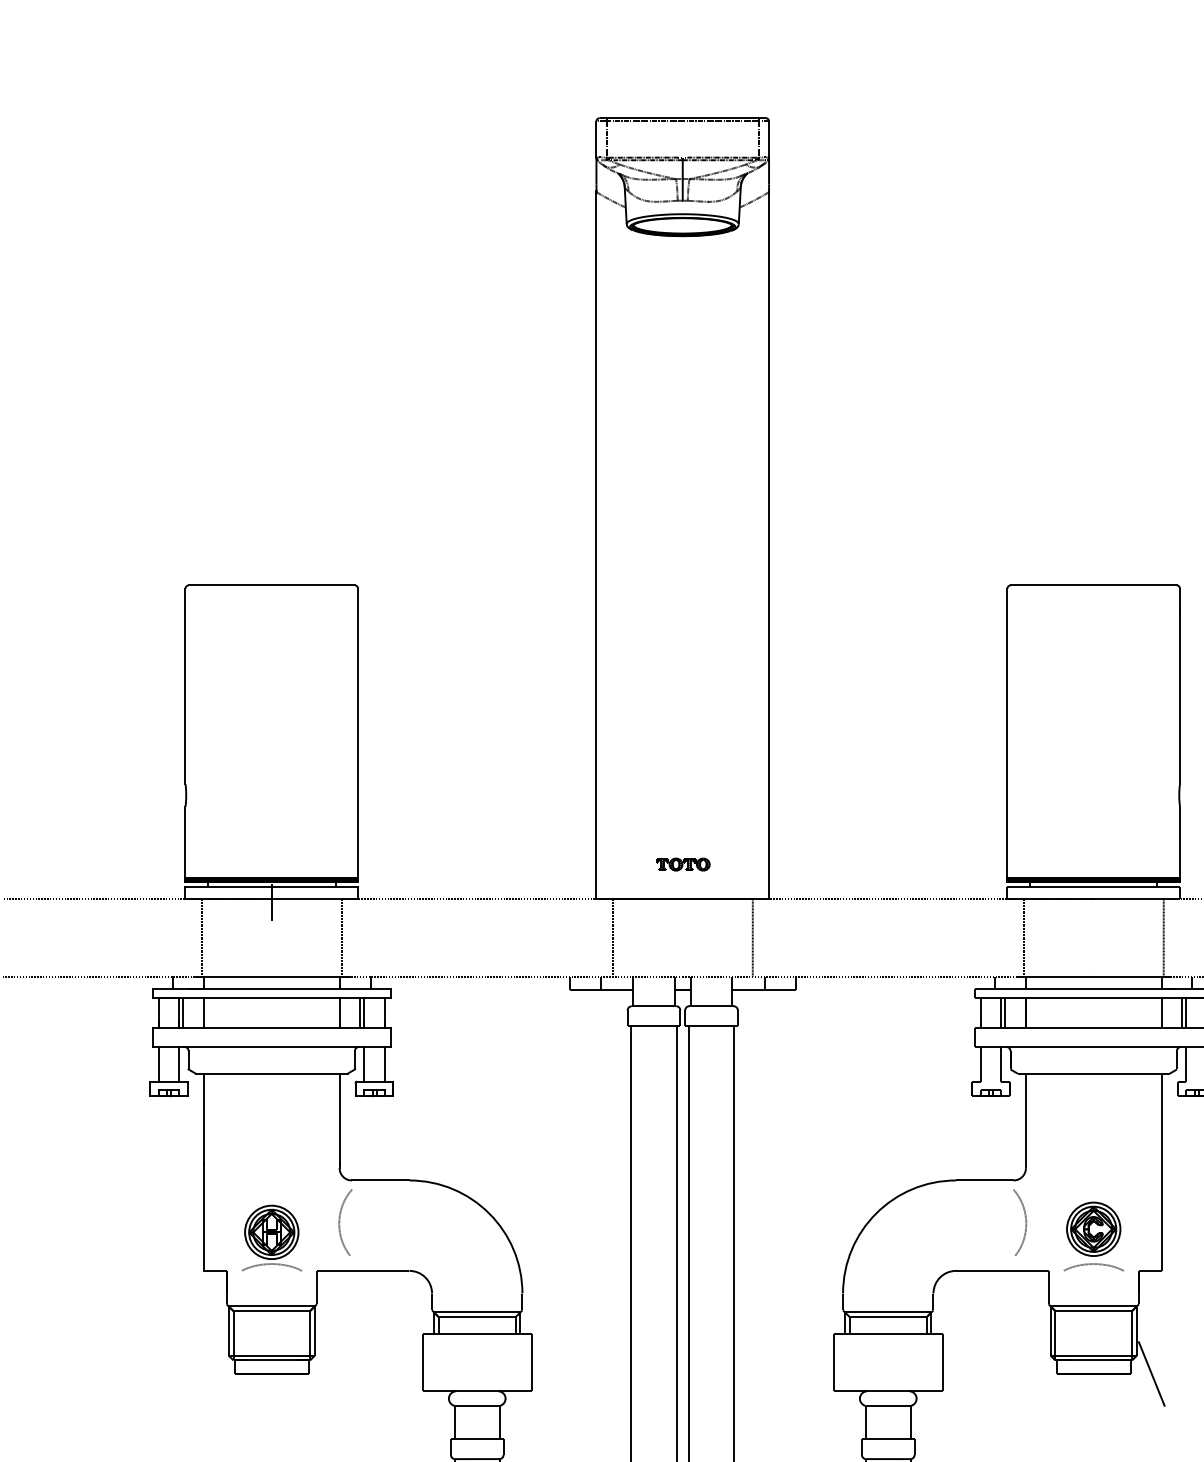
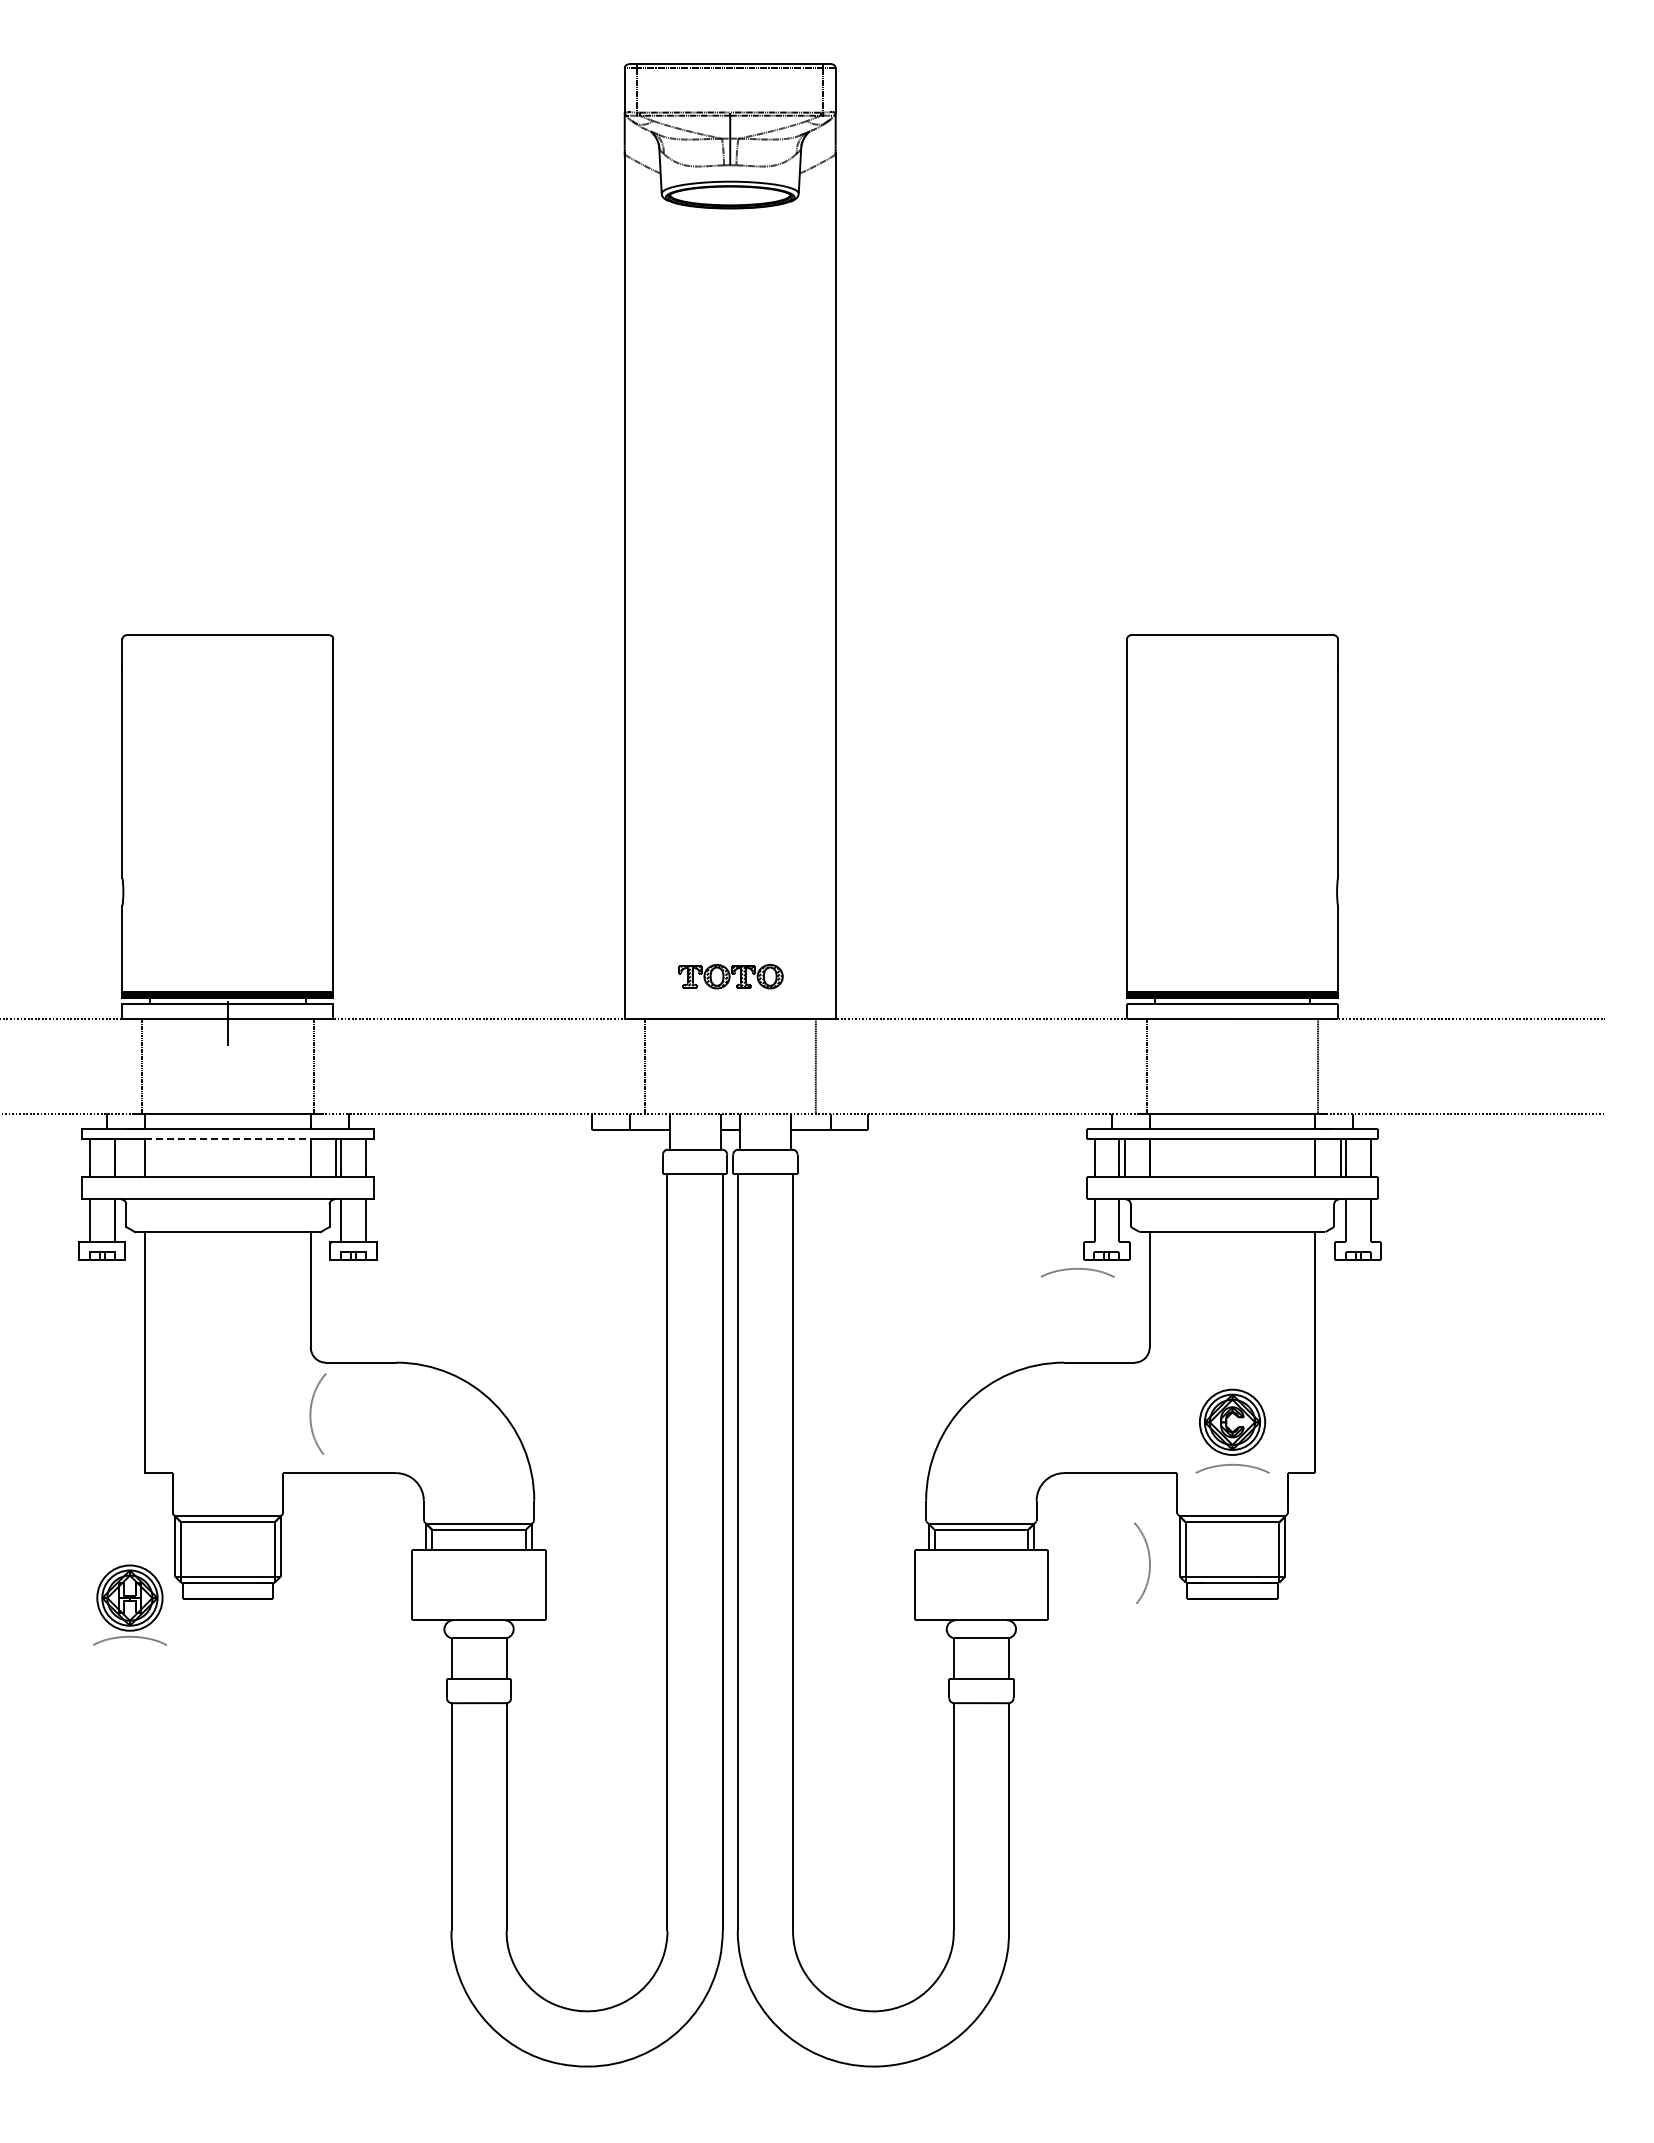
part: (682, 864) -> (730, 976), size x1.6
line: (271, 997) -> (227, 1139), solid -> dashed
line: (183, 1013) -> (119, 1158), removed
curve: (966, 1104) -> (1077, 1269), added
curve: (1025, 1222) -> (1149, 1562), moved
part: (271, 1237) -> (129, 1604), moved
line: (1151, 1373) -> (1303, 1598), removed

